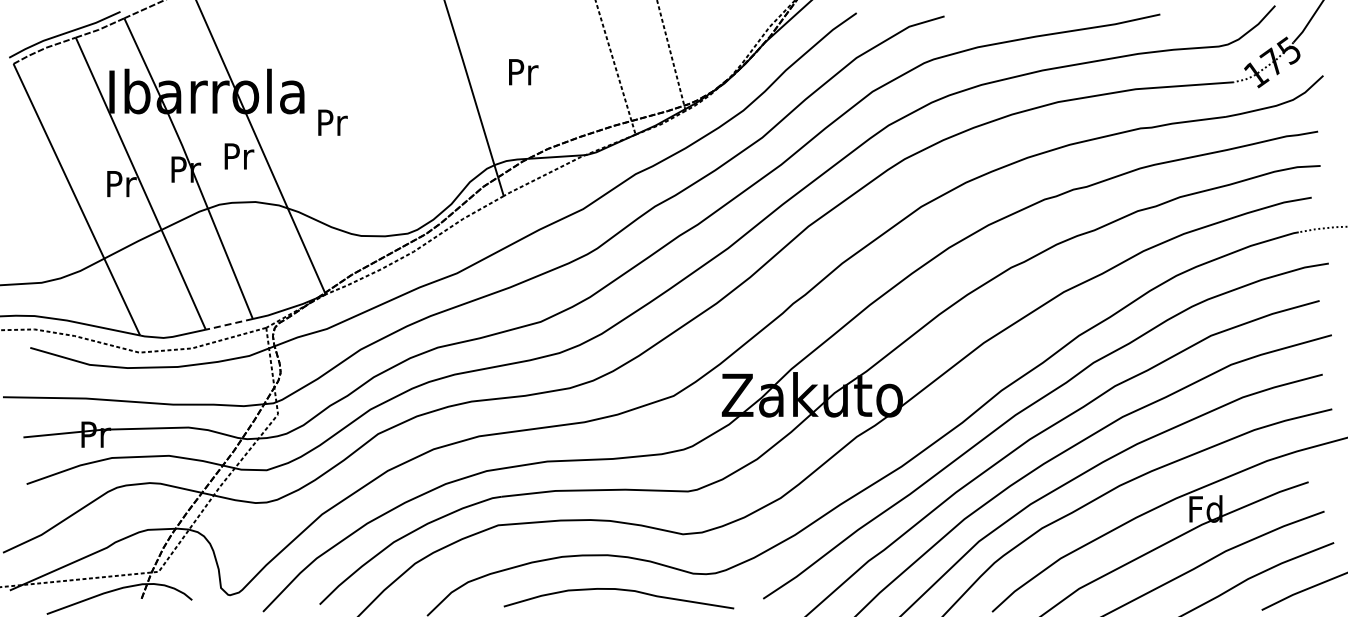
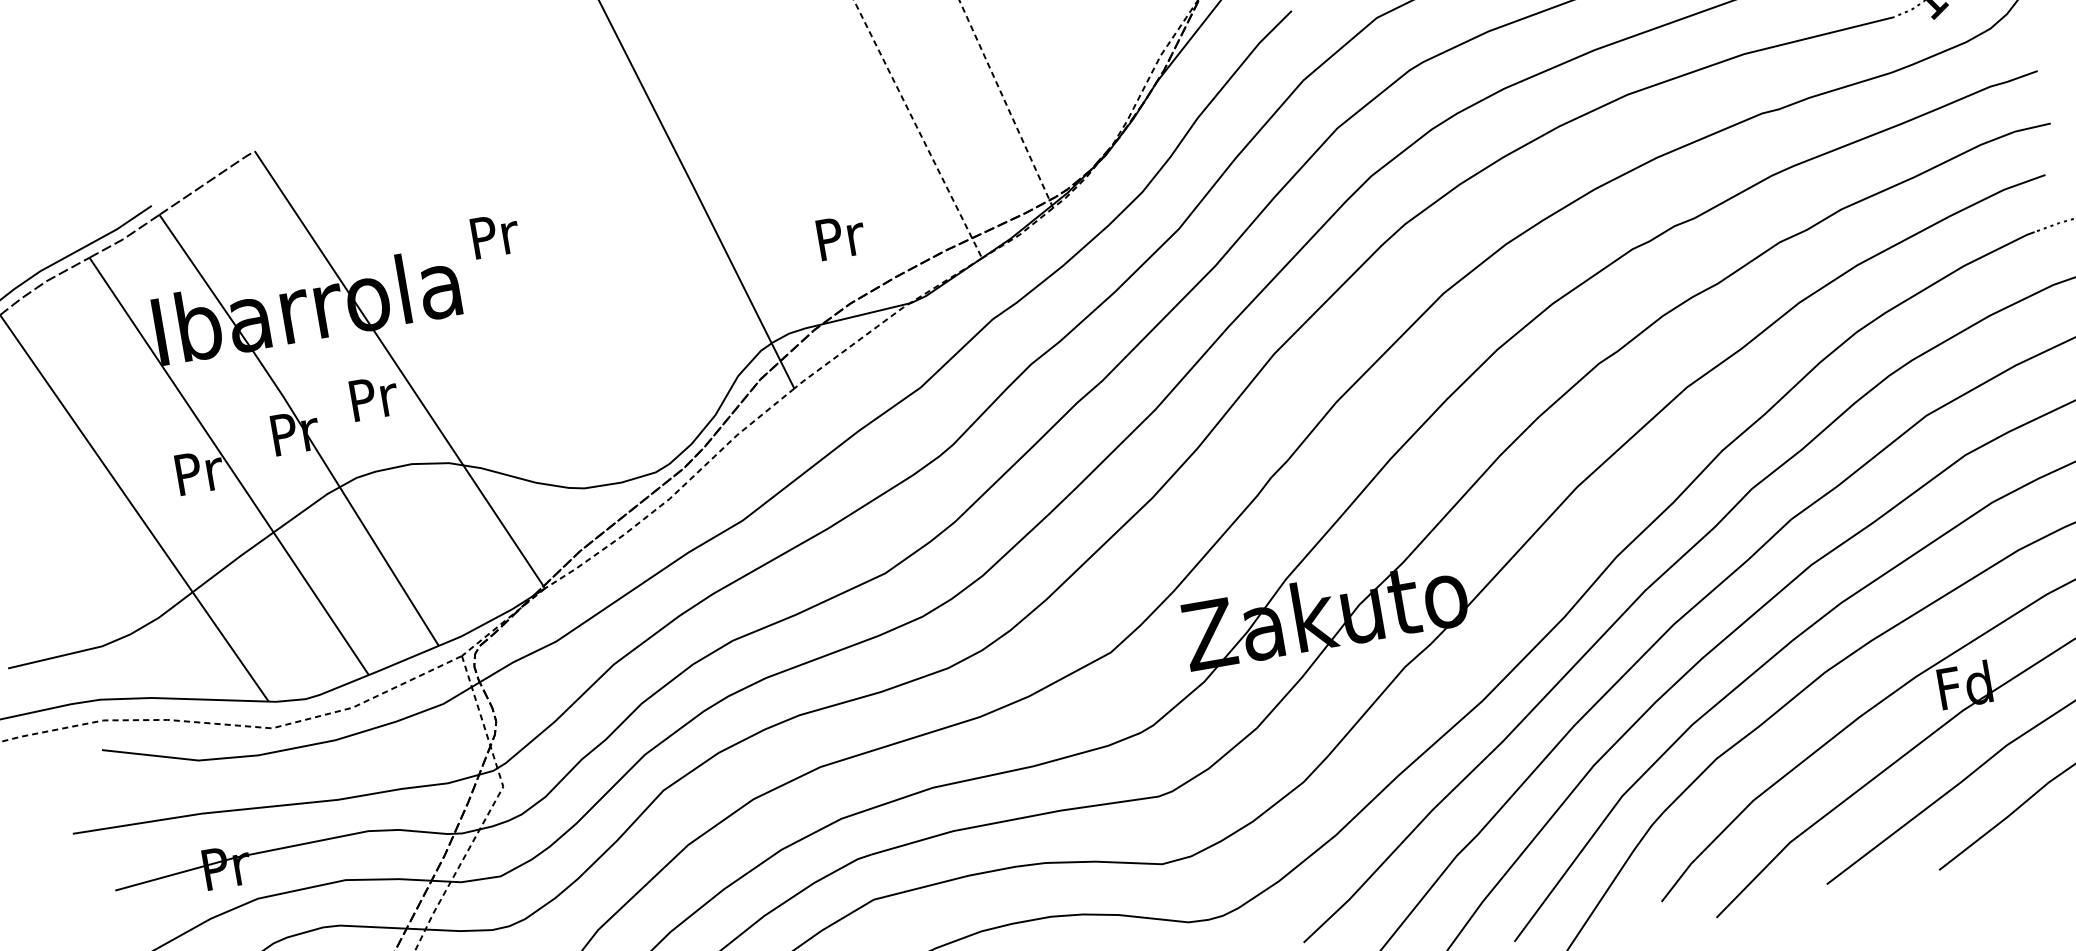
text: (523, 72) -> (841, 237), moved
text: (332, 122) -> (494, 235), moved
line: (228, 324) -> (402, 660), dashed -> solid

